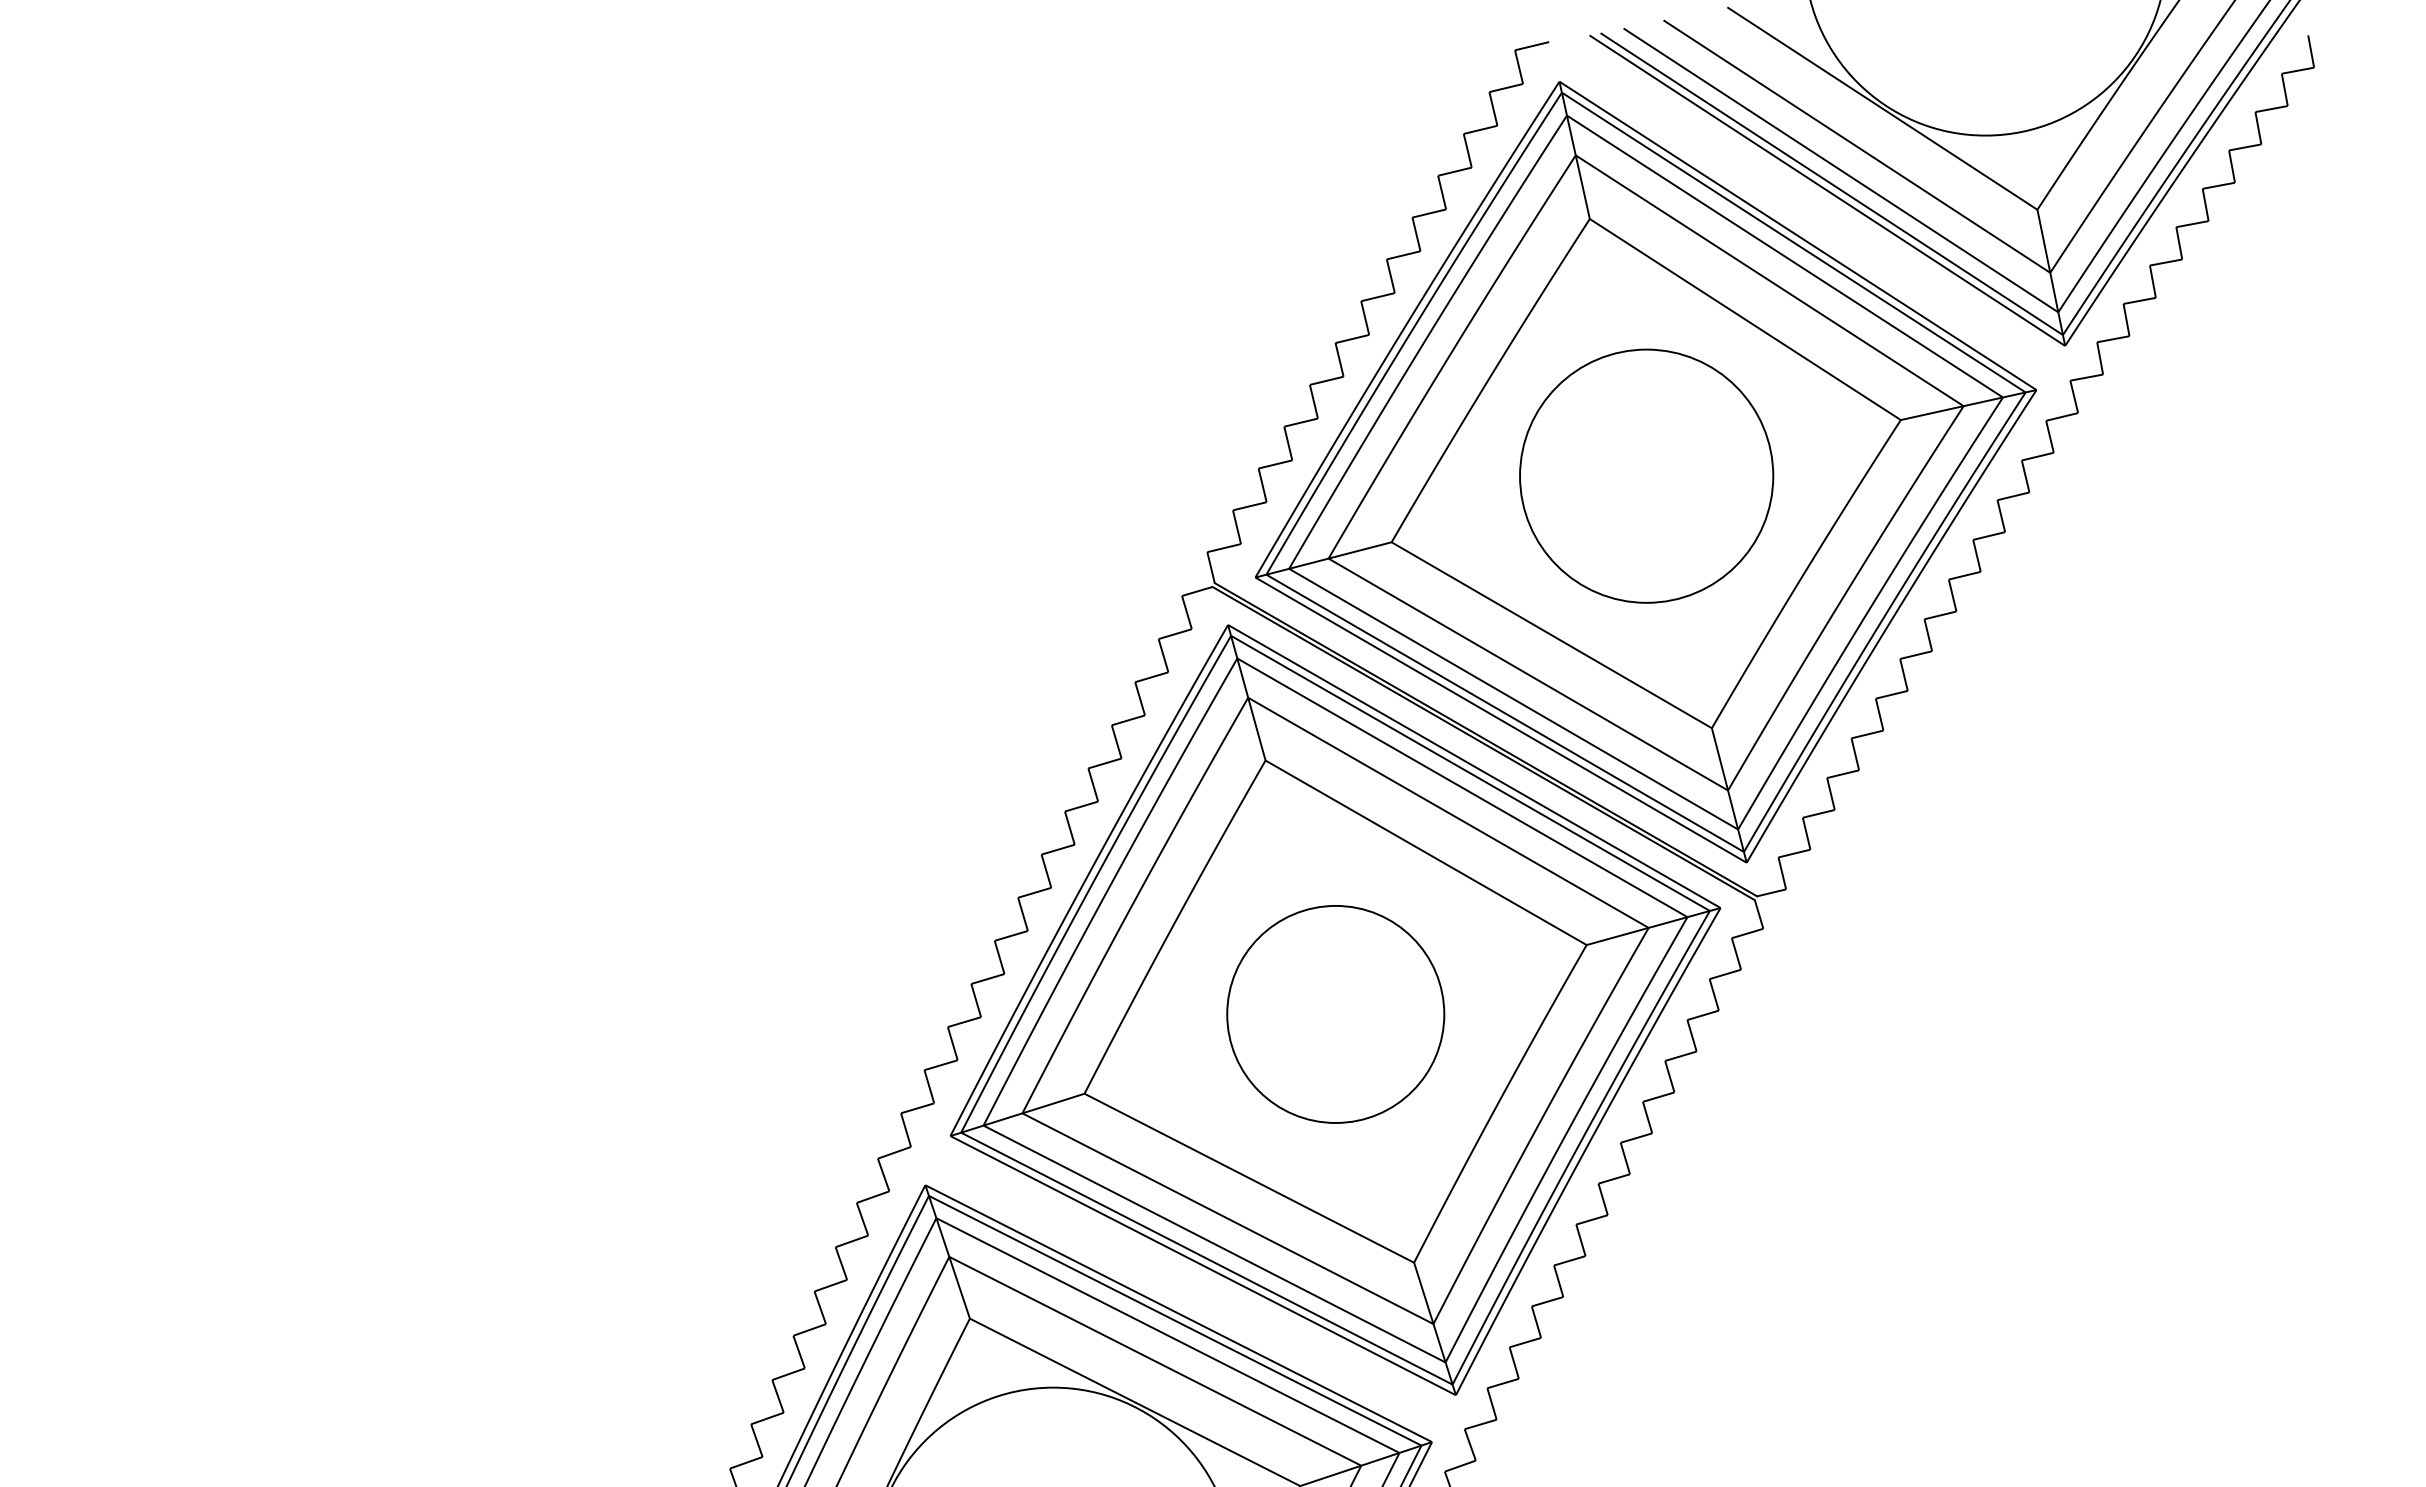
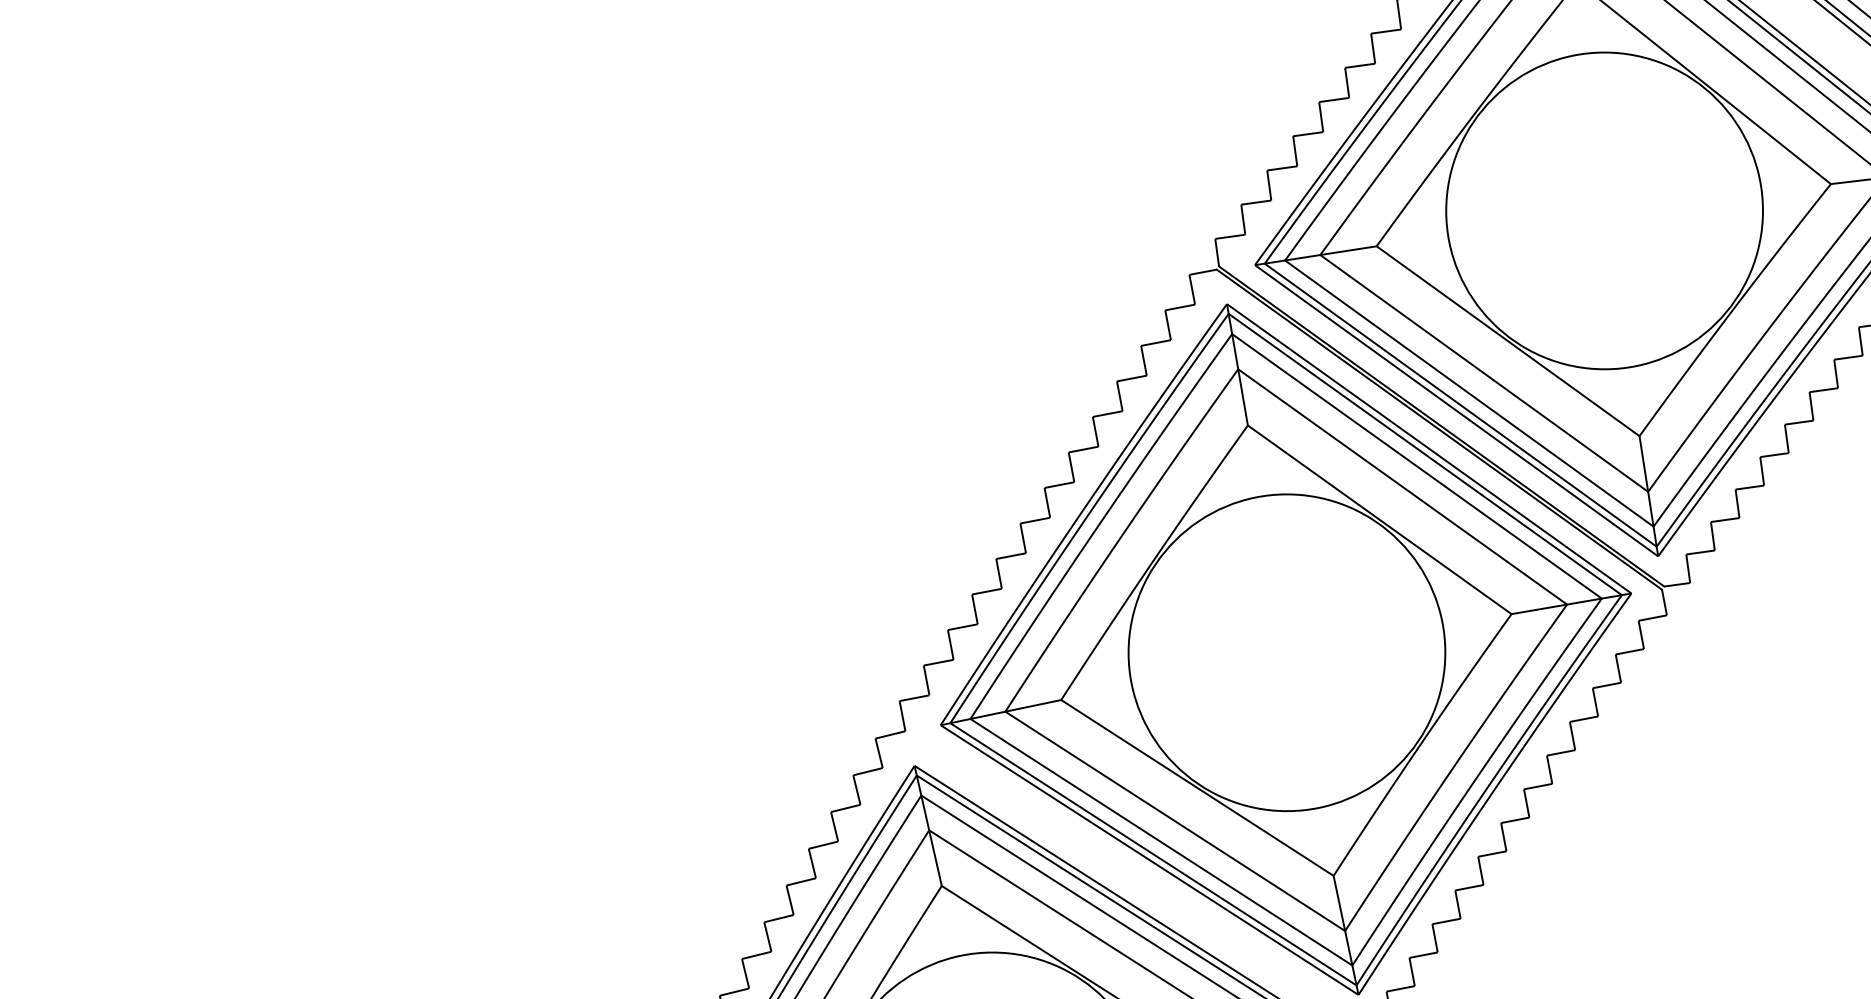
circle: (1646, 476) -> (1604, 211), size x1.43
circle: (1335, 1014) -> (1286, 652), size x1.67

